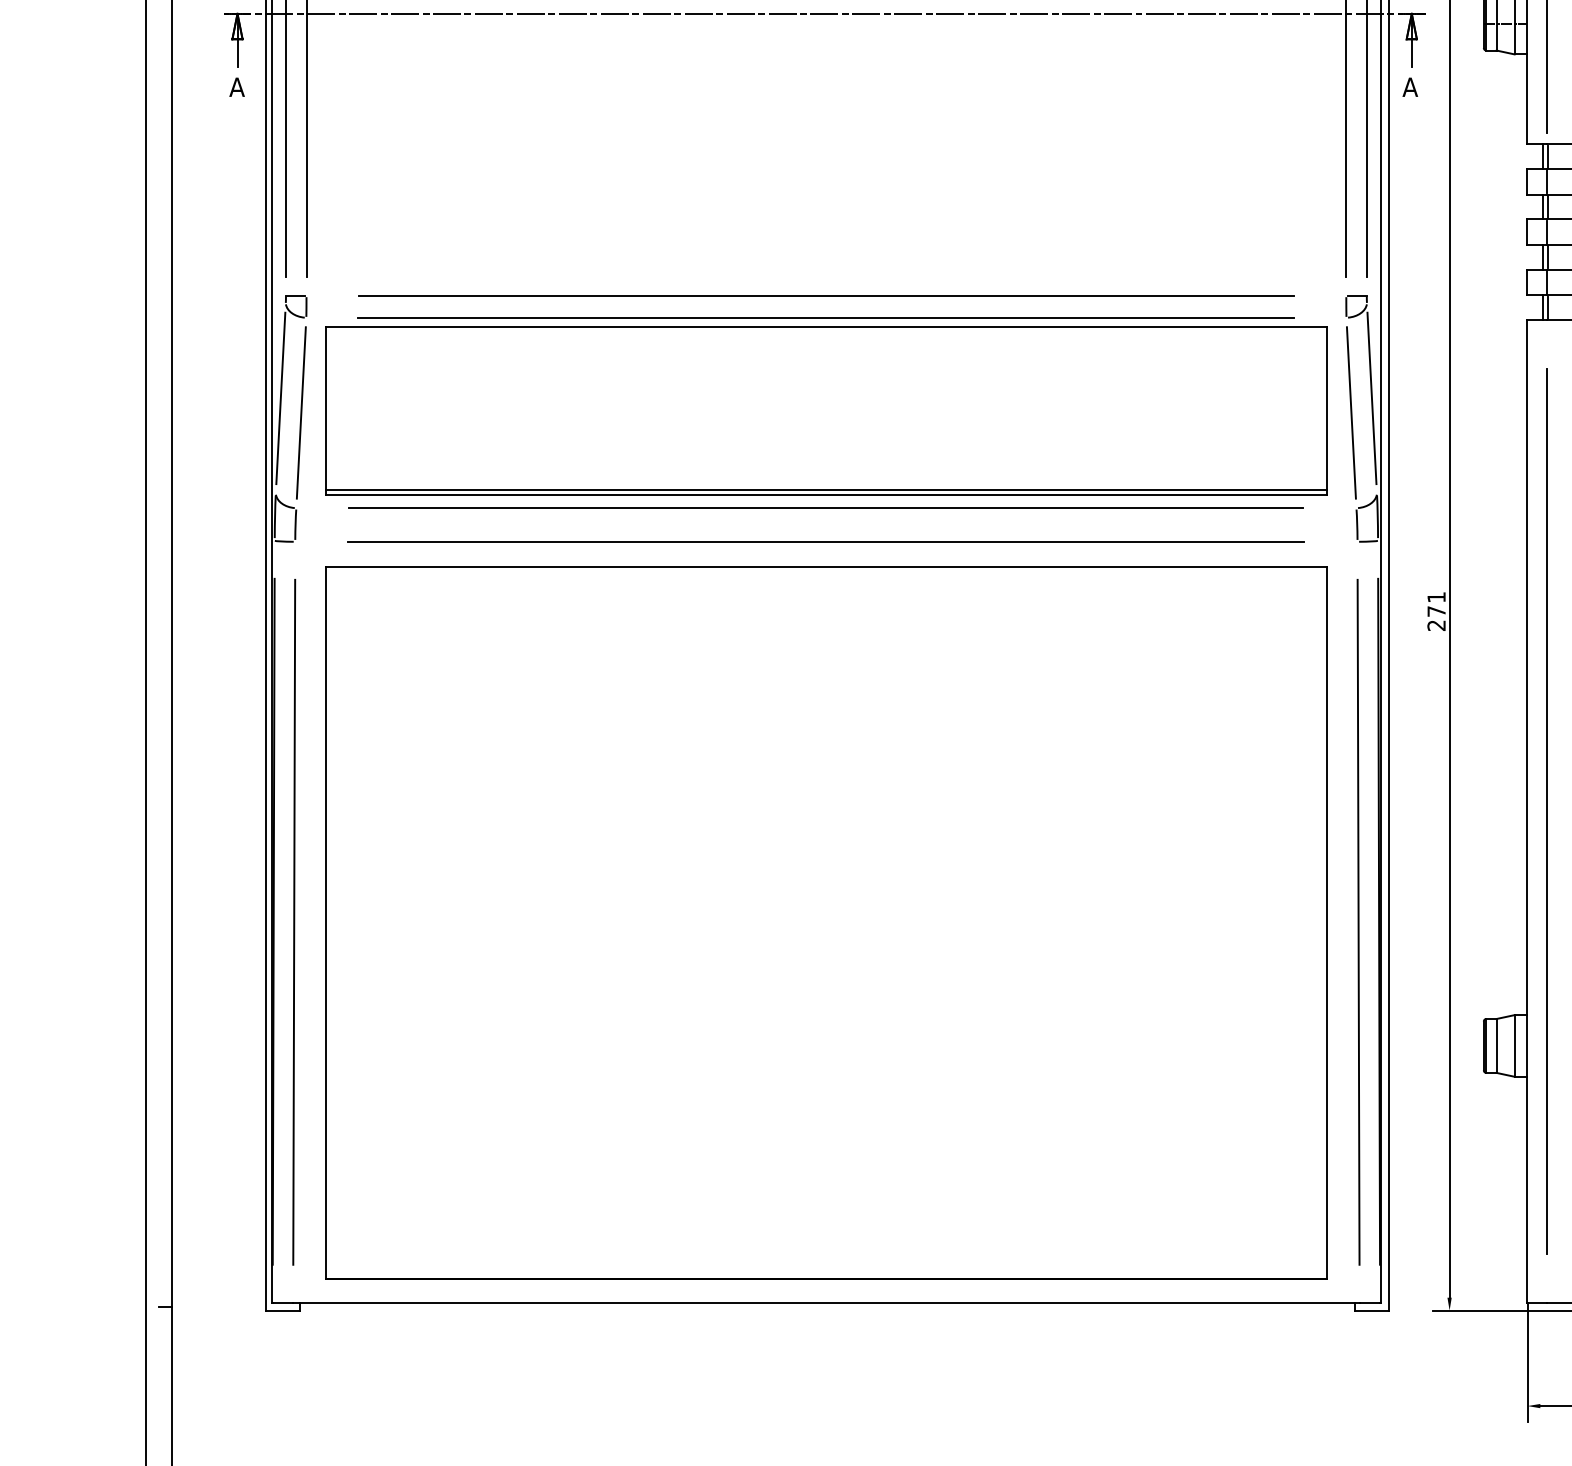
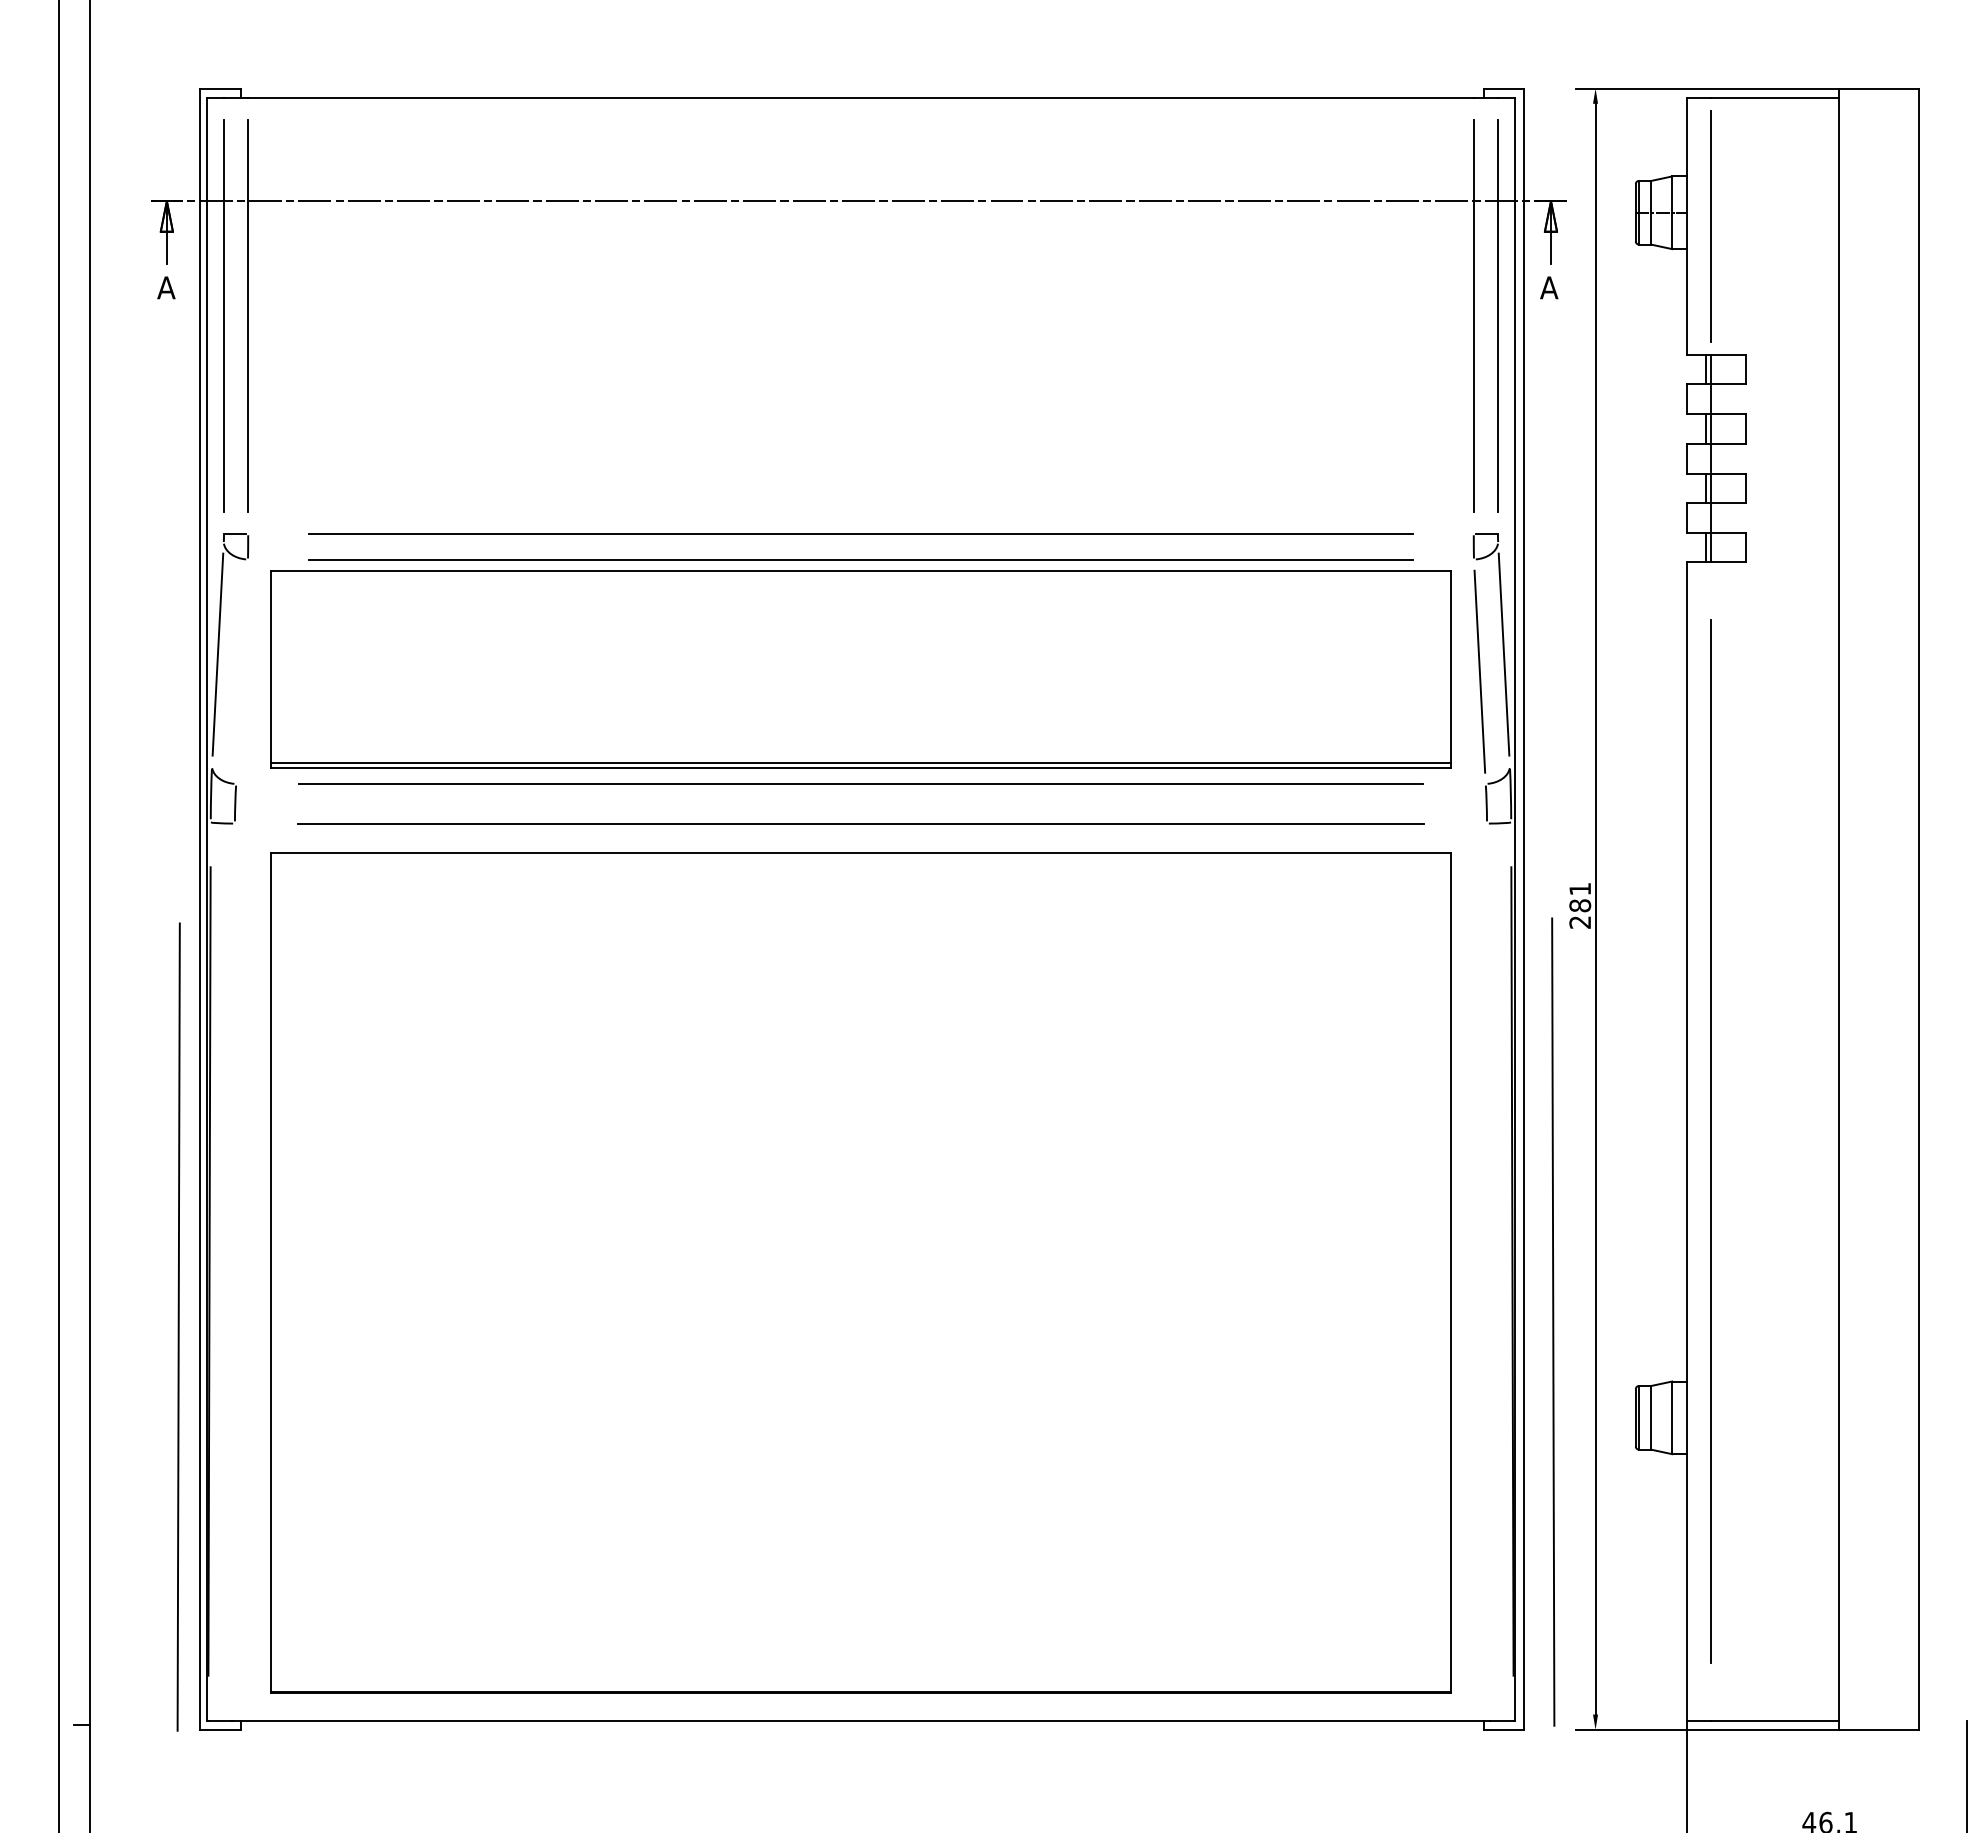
line: (300, 412) -> (241, 671), removed
text: (1436, 611) -> (1580, 905), 271 -> 281
line: (294, 921) -> (178, 1326), moved
line: (1358, 921) -> (1553, 1321), moved

